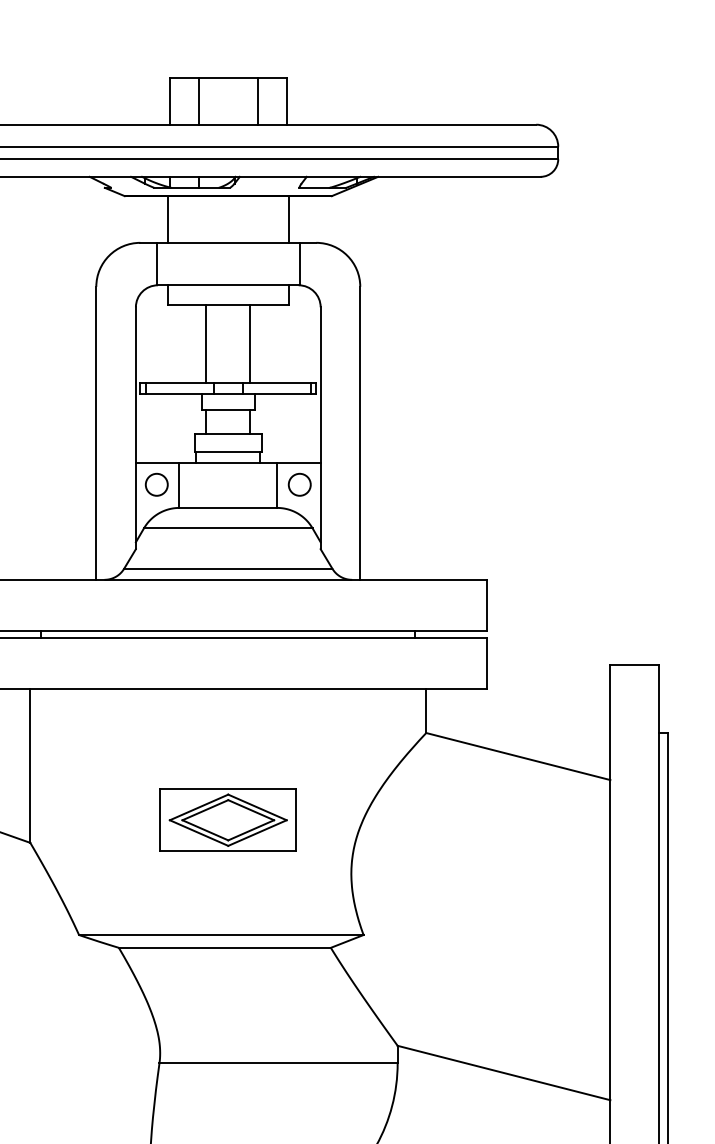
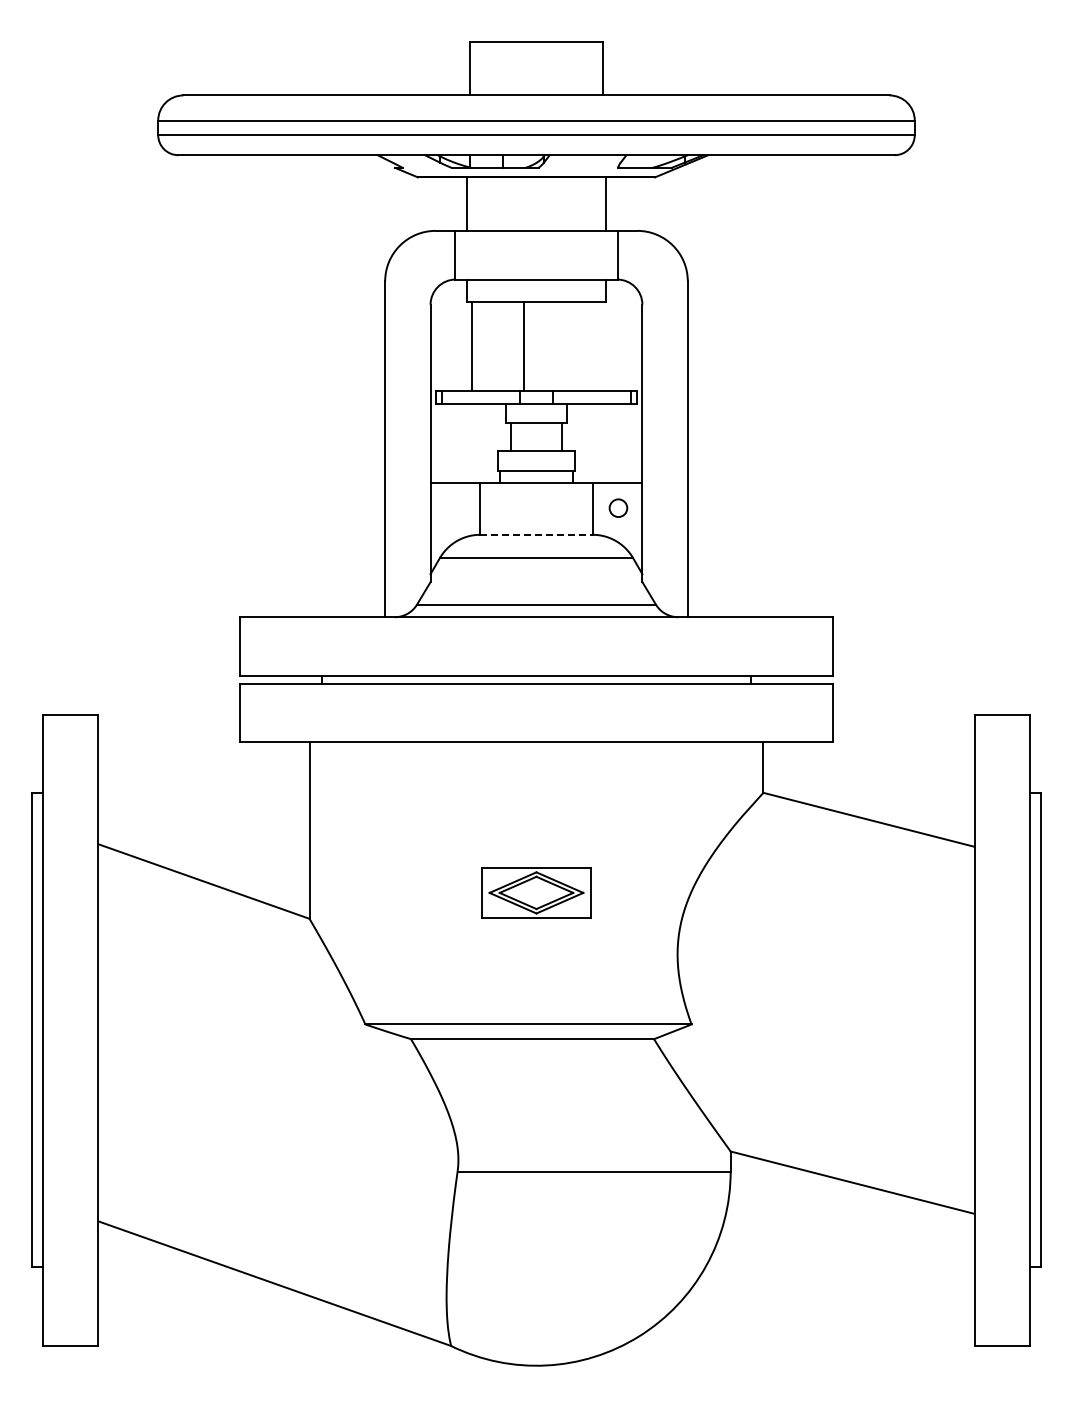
line: (199, 101) -> (503, 68), removed
line: (257, 101) -> (569, 68), removed
line: (206, 343) -> (472, 346), moved
line: (250, 343) -> (523, 346), moved
circle: (156, 484) -> (454, 507), removed
circle: (299, 484) -> (618, 507), size x0.7
line: (228, 507) -> (536, 534), solid -> dashed
part: (228, 819) -> (536, 892), size x0.7

